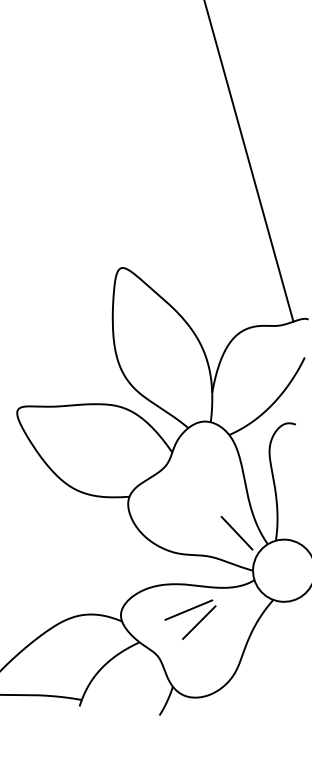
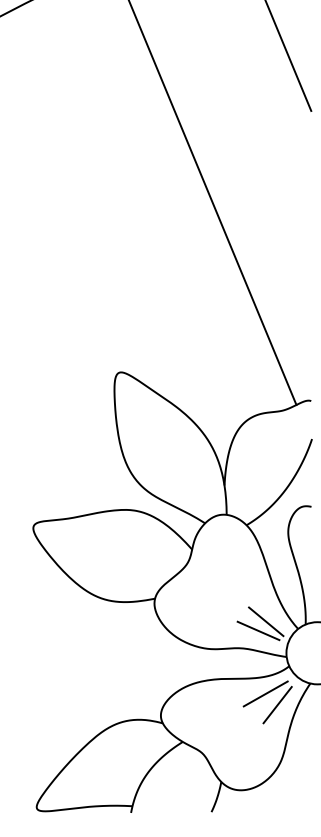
line: (228, 540) -> (258, 630), added
part: (186, 612) -> (263, 696), moved

